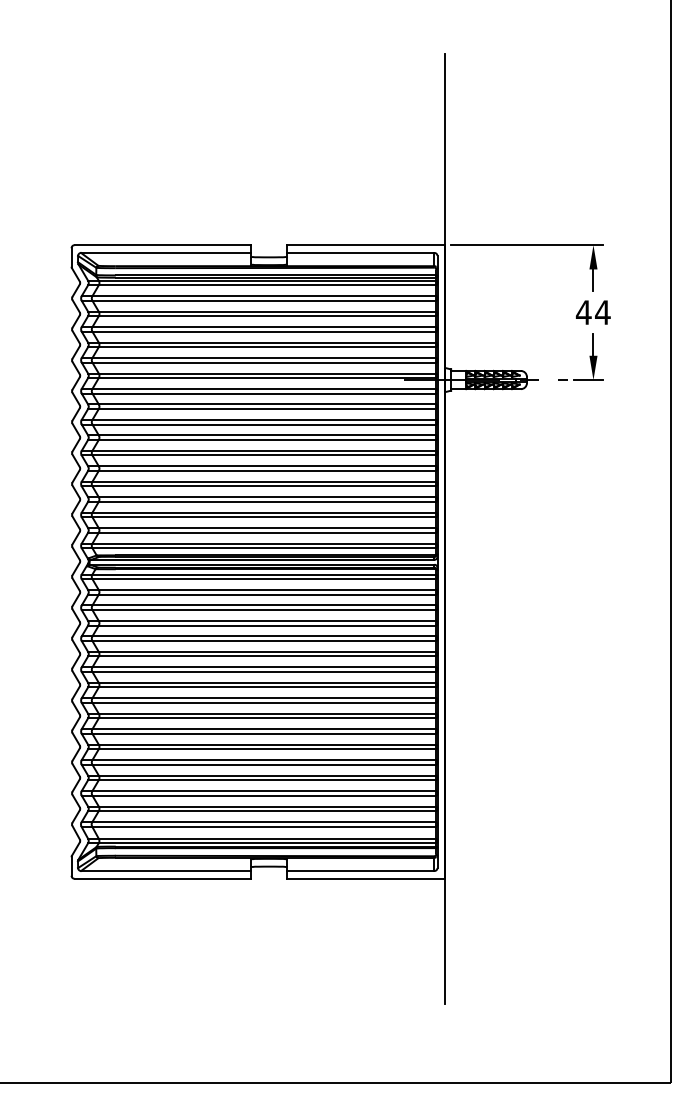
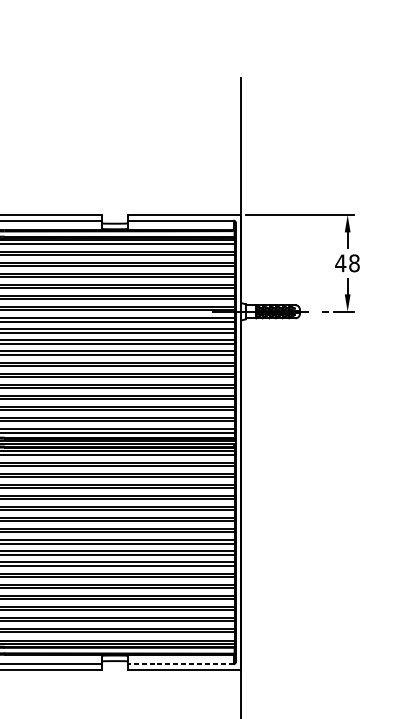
text: (602, 312) -> (354, 263), 44 -> 48
line: (360, 871) -> (180, 664), solid -> dashed

